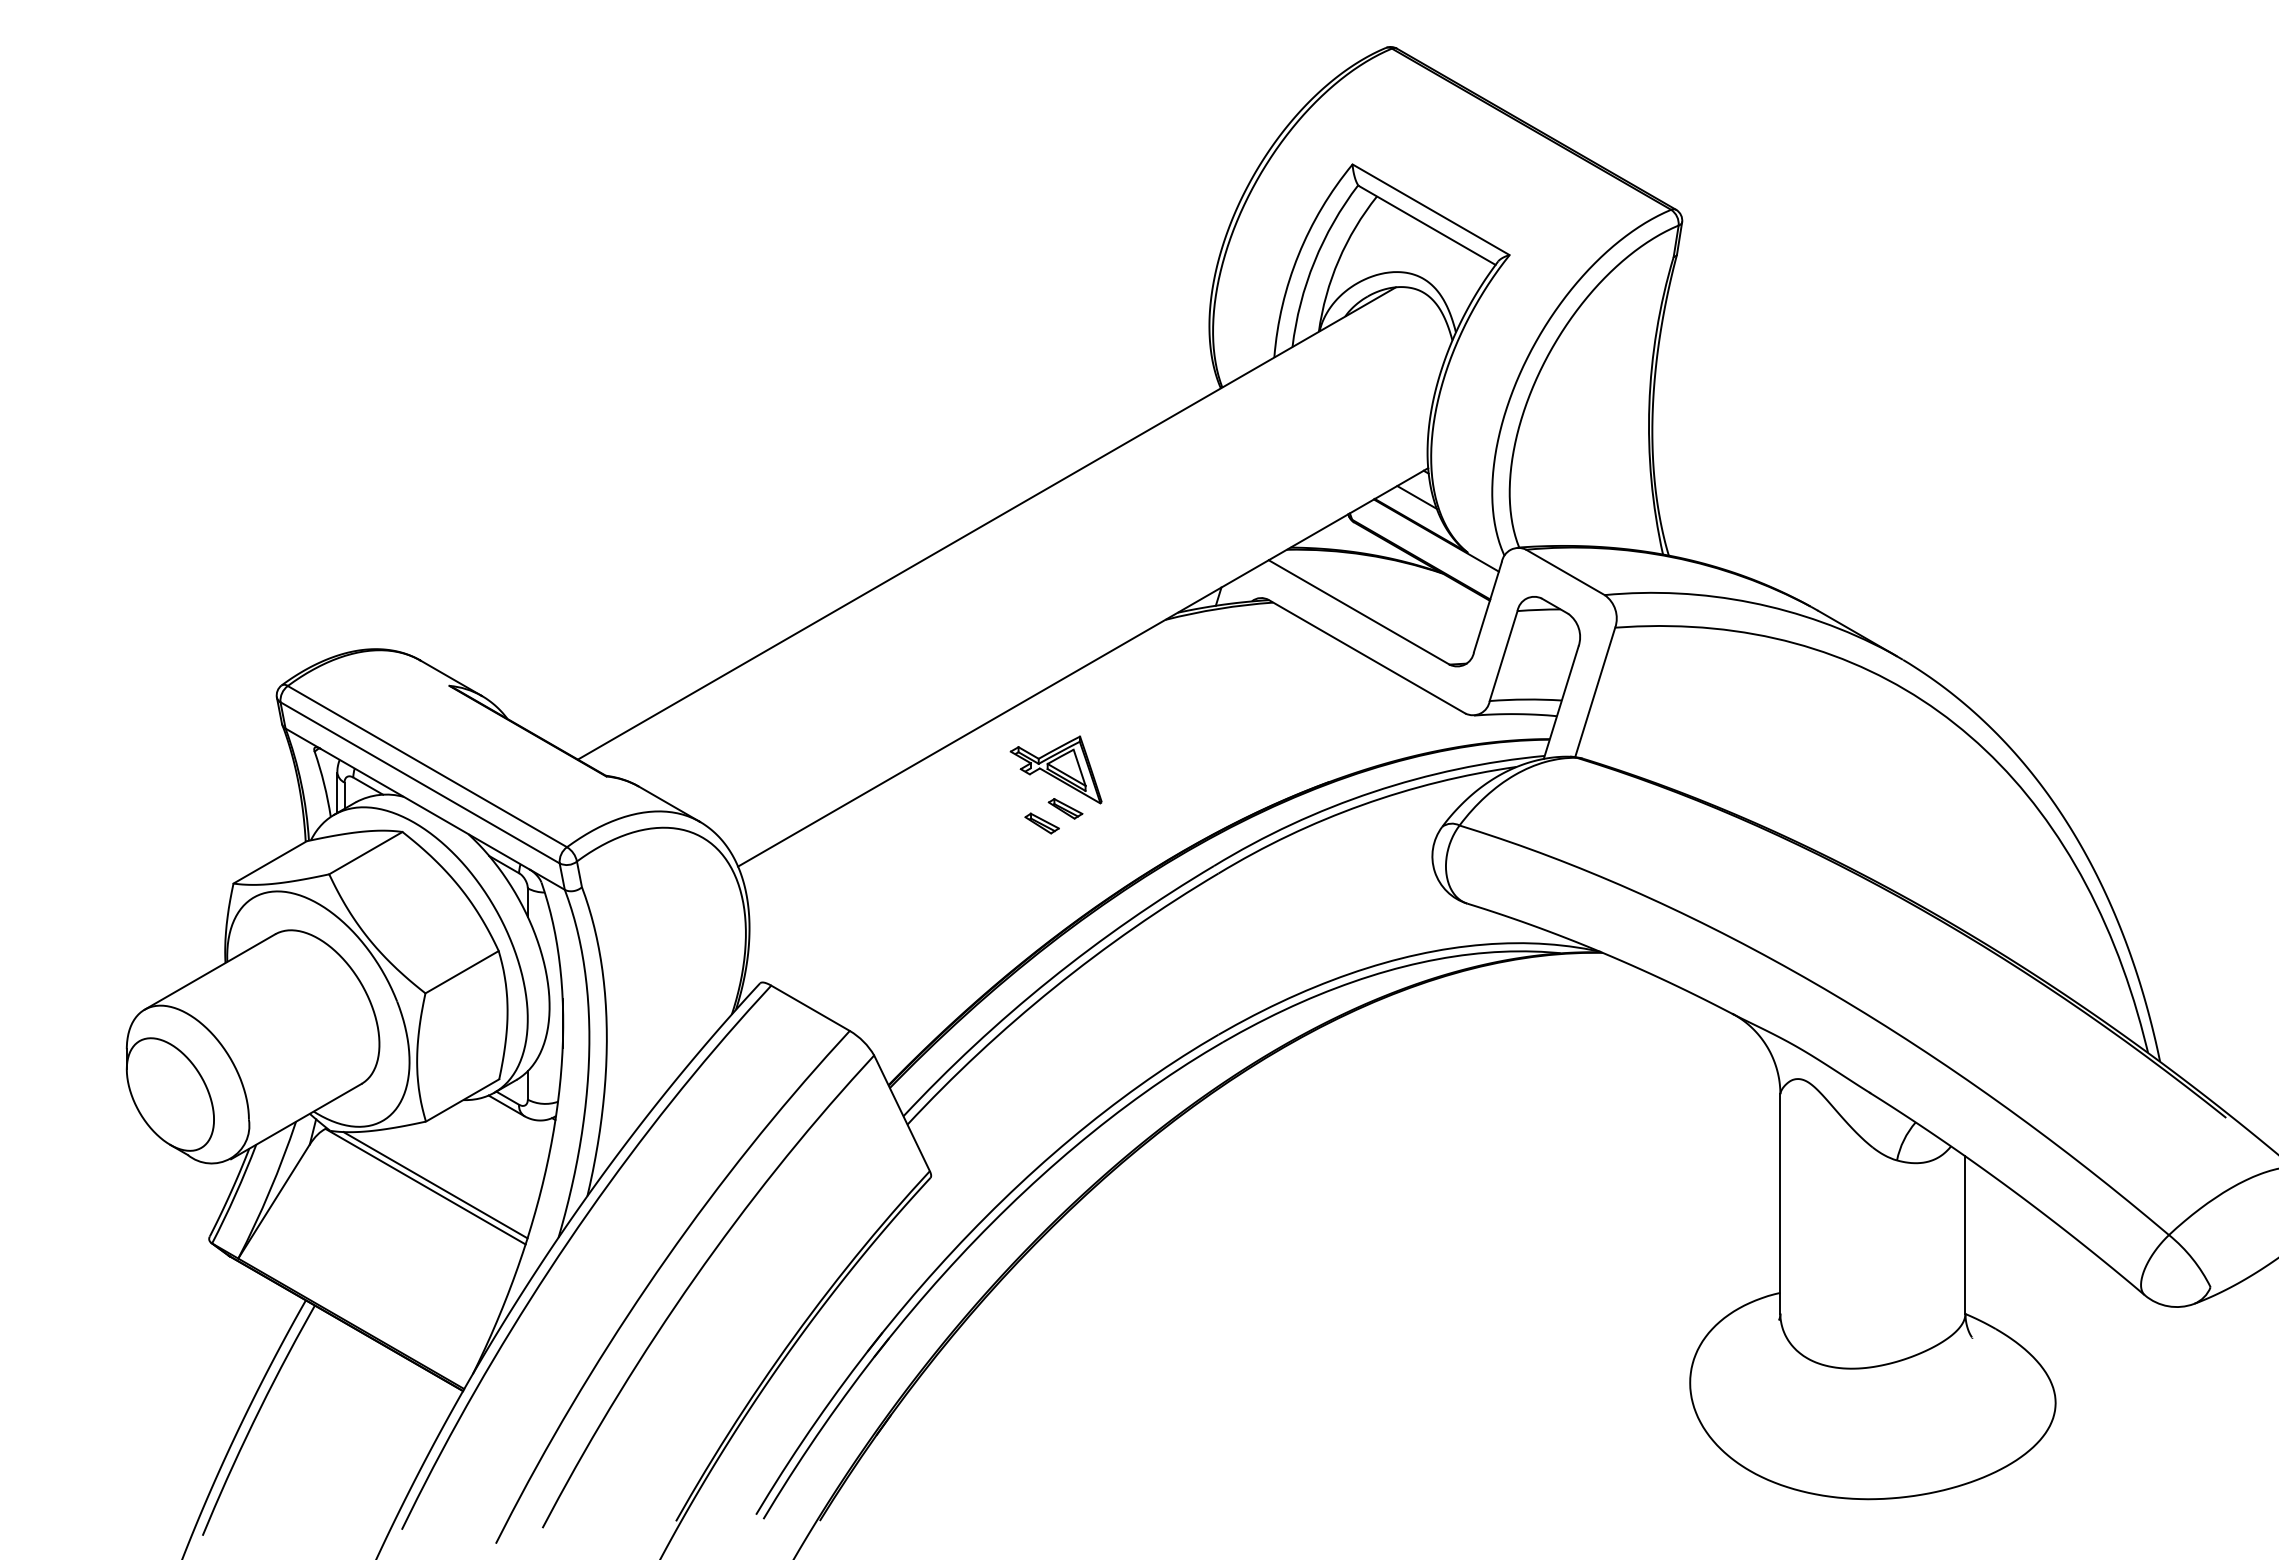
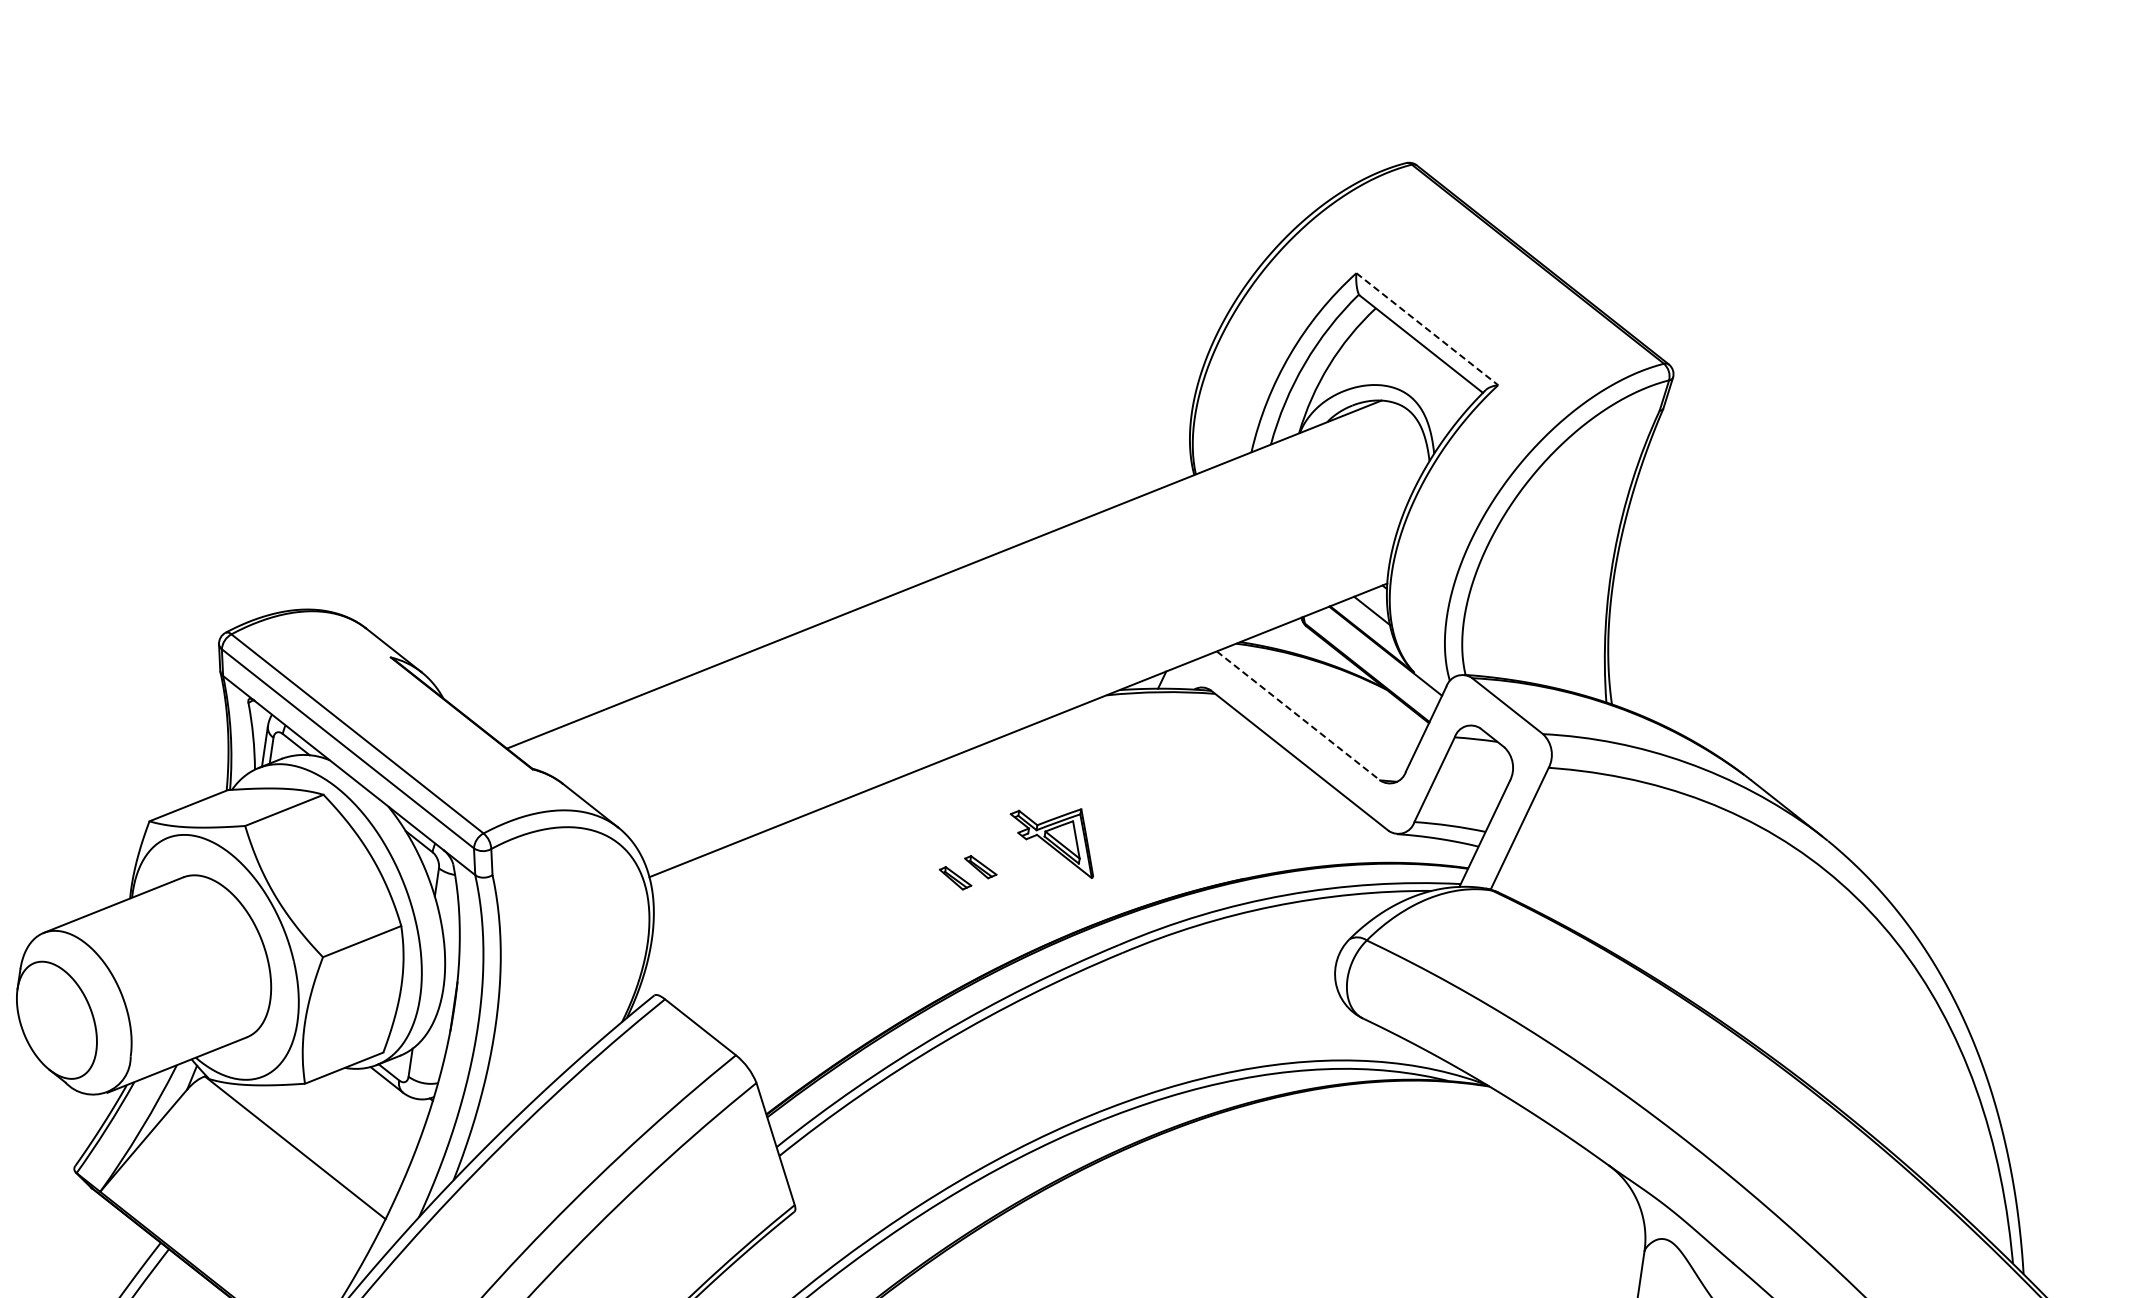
line: (1431, 209) -> (1427, 328), solid -> dashed
line: (1359, 612) -> (1298, 716), solid -> dashed
part: (1055, 769) -> (1052, 838), moved
line: (435, 1185) -> (305, 1148), removed

